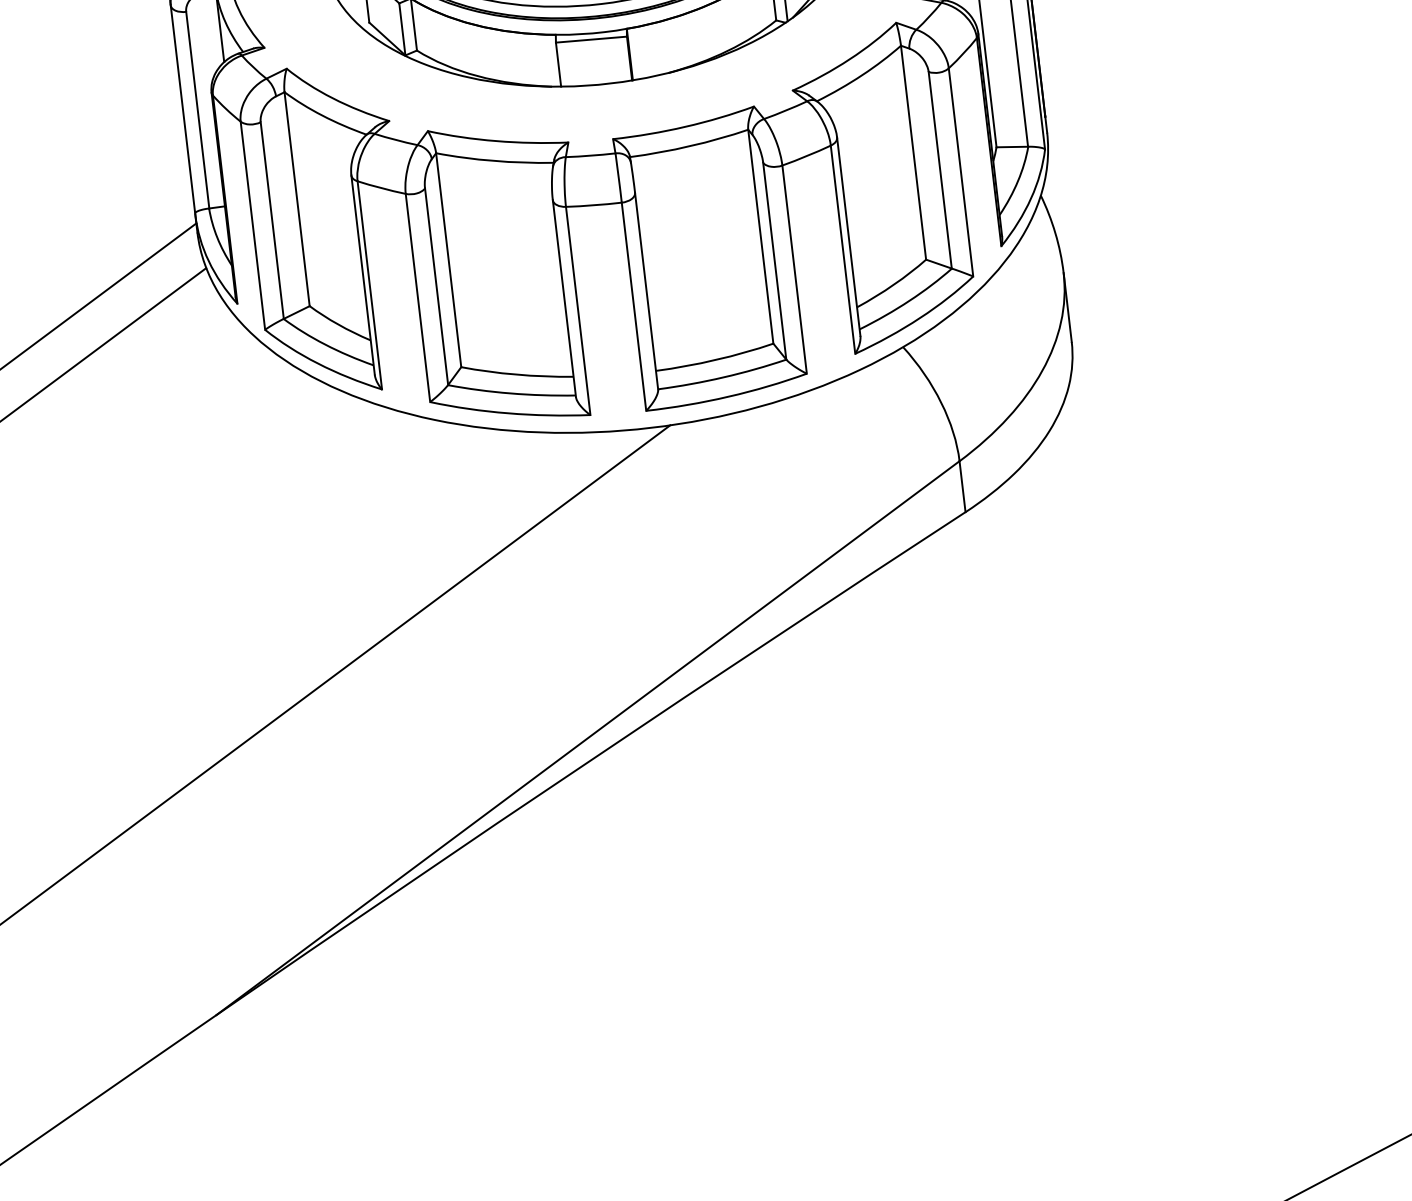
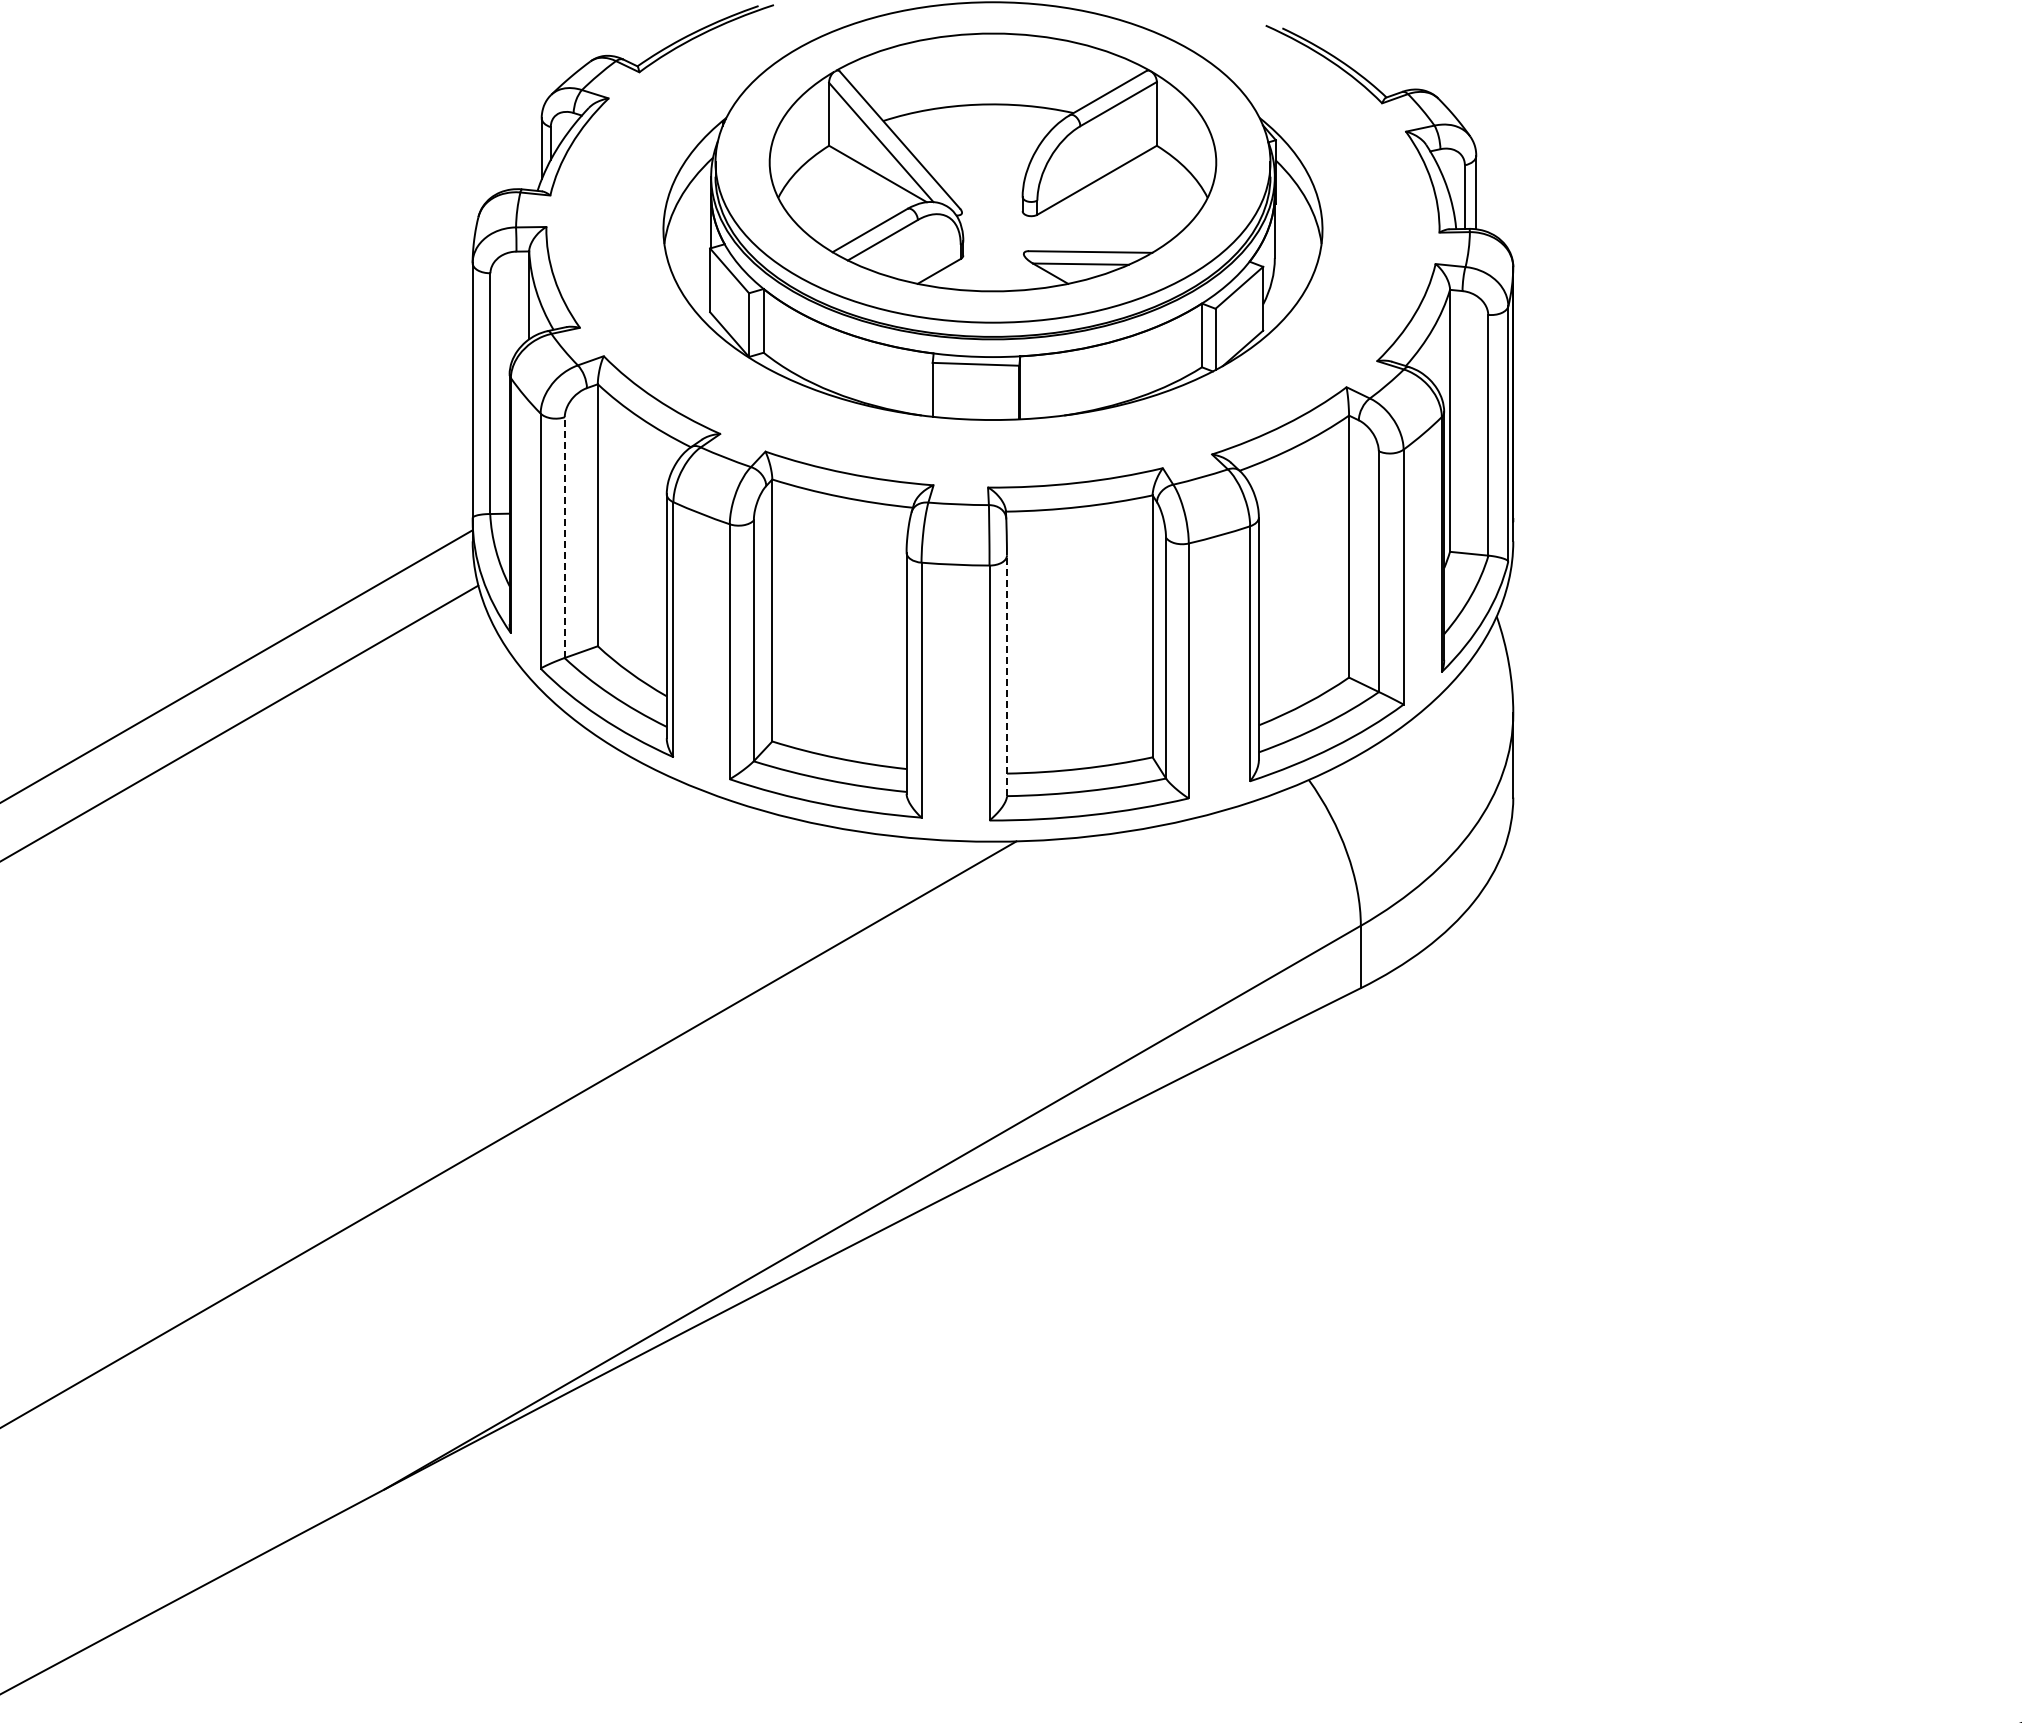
line: (272, 220) -> (564, 537), solid -> dashed
line: (646, 290) -> (1006, 675), solid -> dashed

